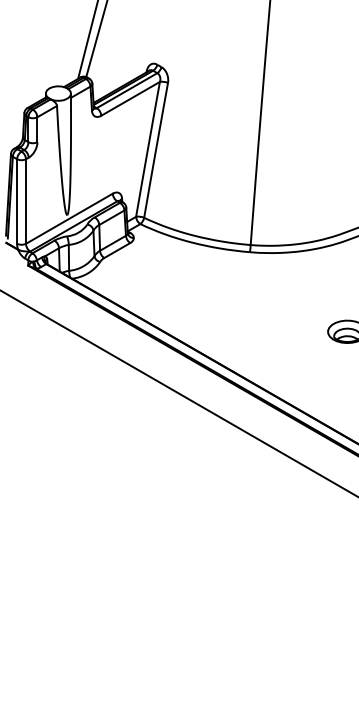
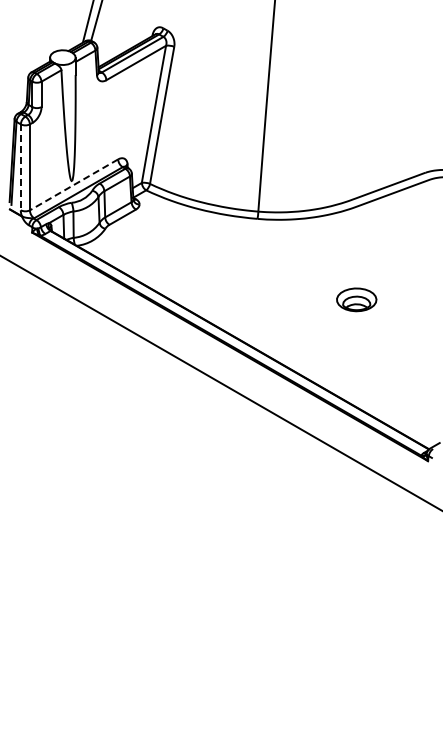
line: (16, 201) -> (20, 167), solid -> dashed
line: (69, 218) -> (74, 184), solid -> dashed

